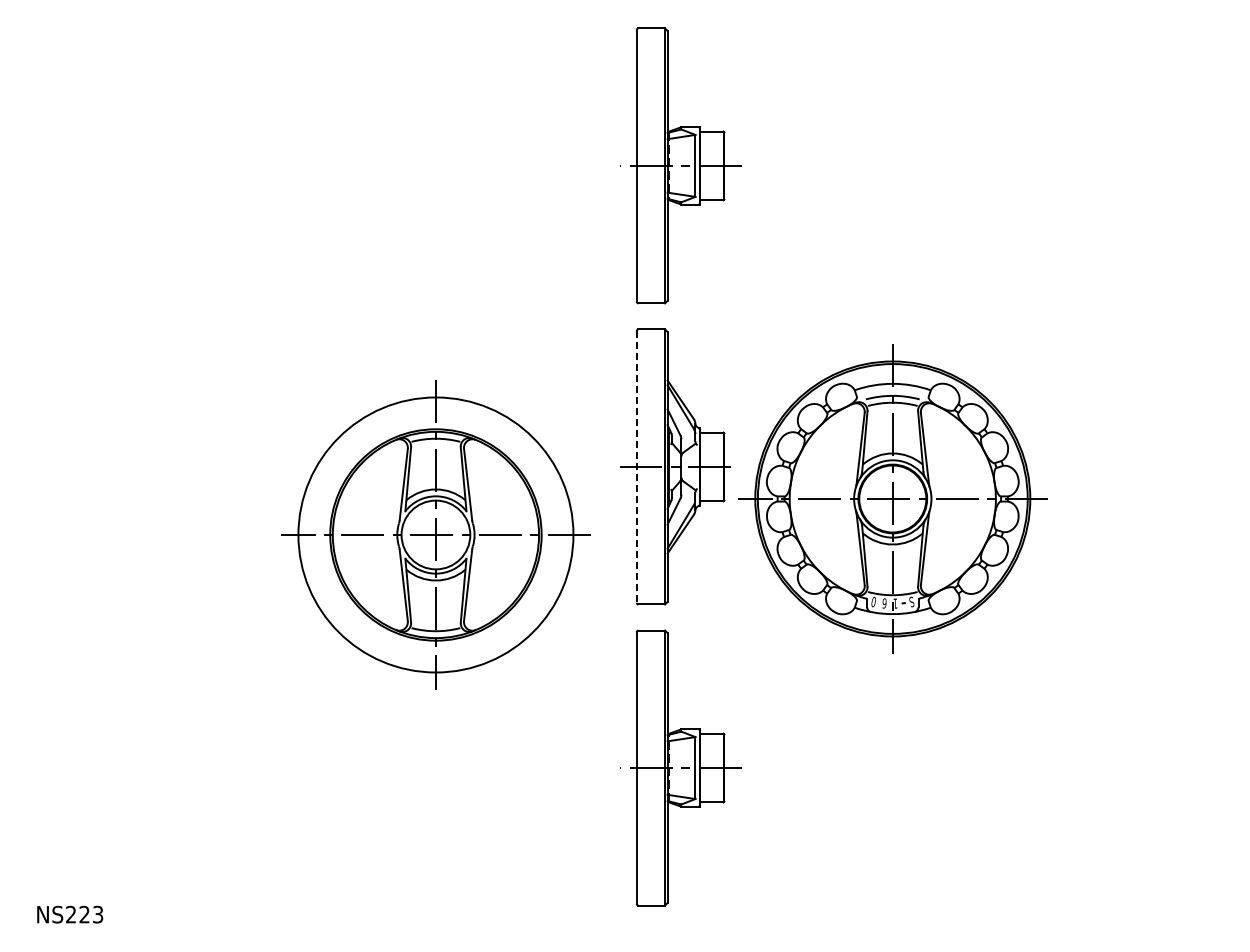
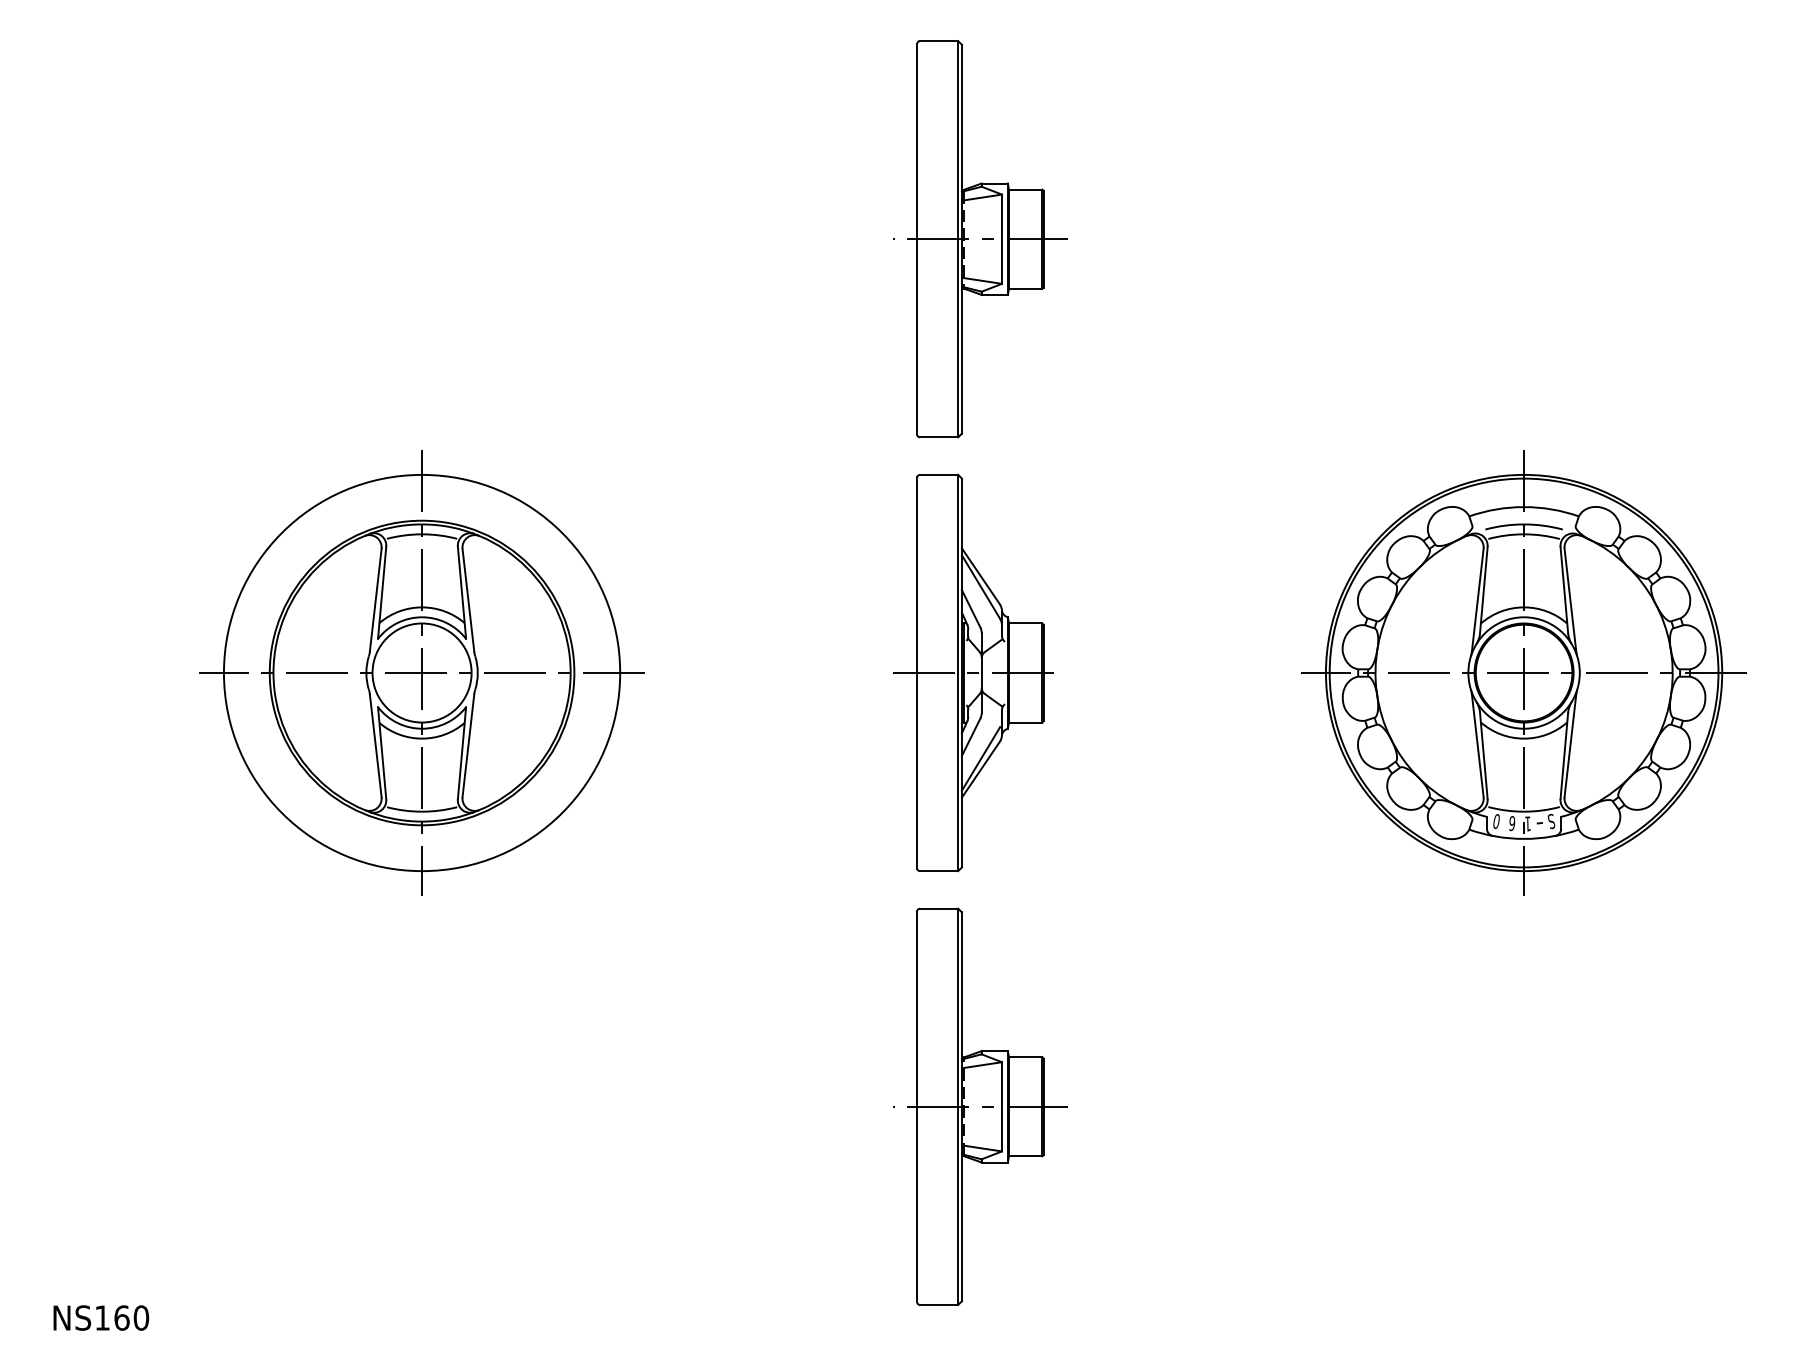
line: (636, 466) -> (917, 672), dashed -> solid
part: (892, 498) -> (1523, 672), moved
part: (435, 534) -> (421, 672), moved
text: (84, 914) -> (121, 1317), NS223 -> NS160

